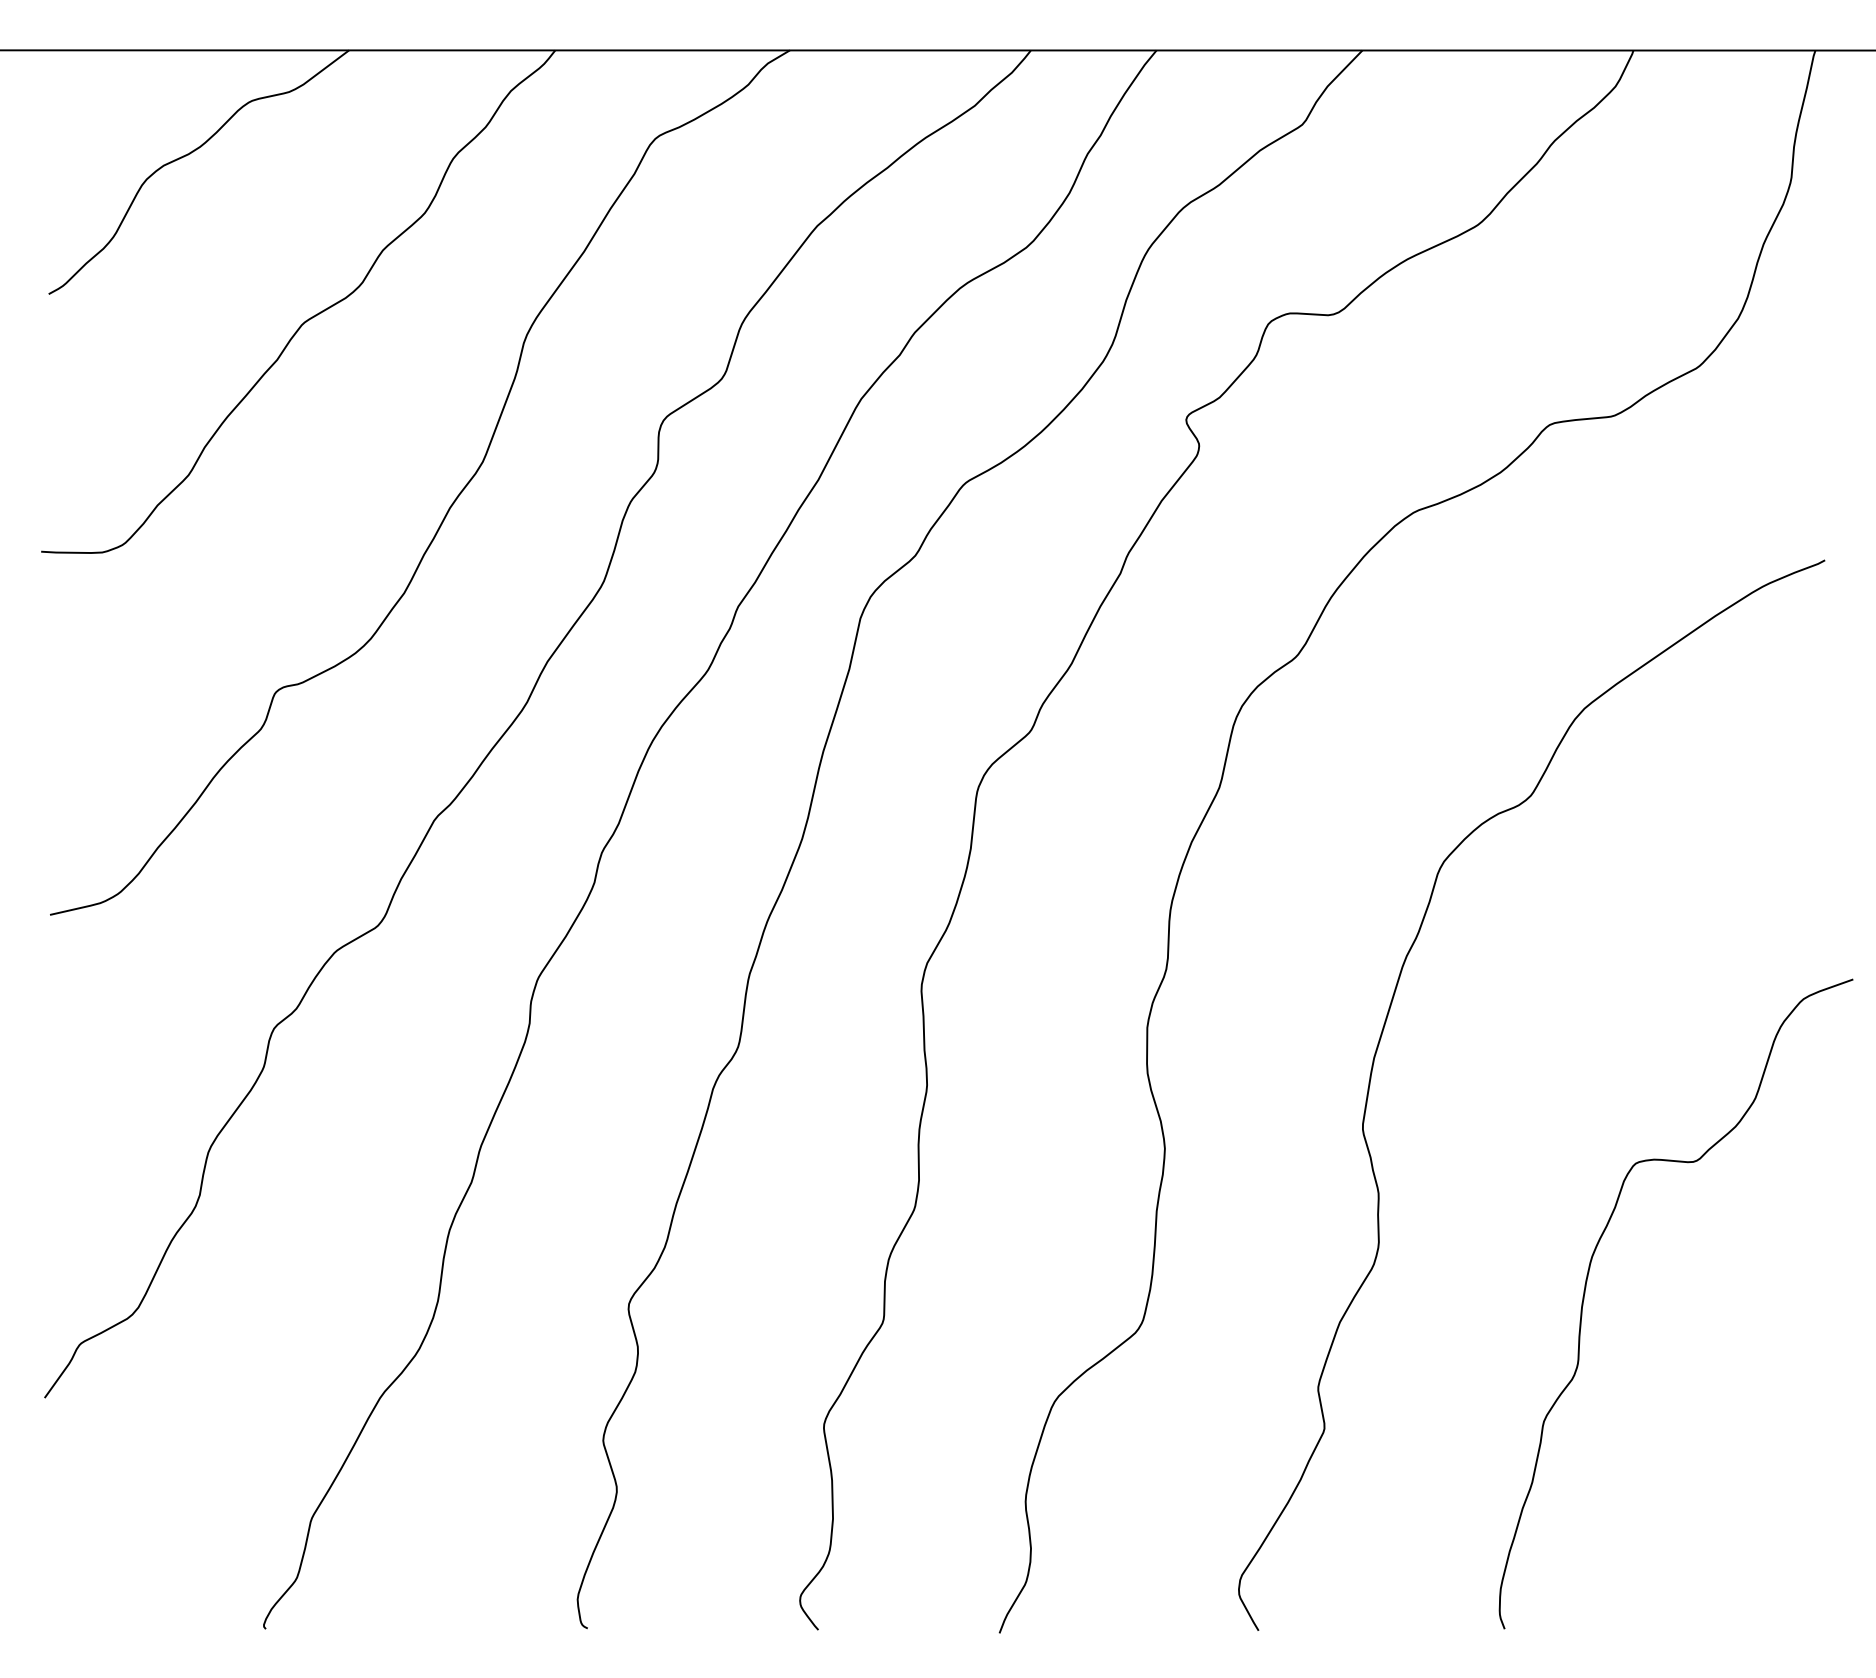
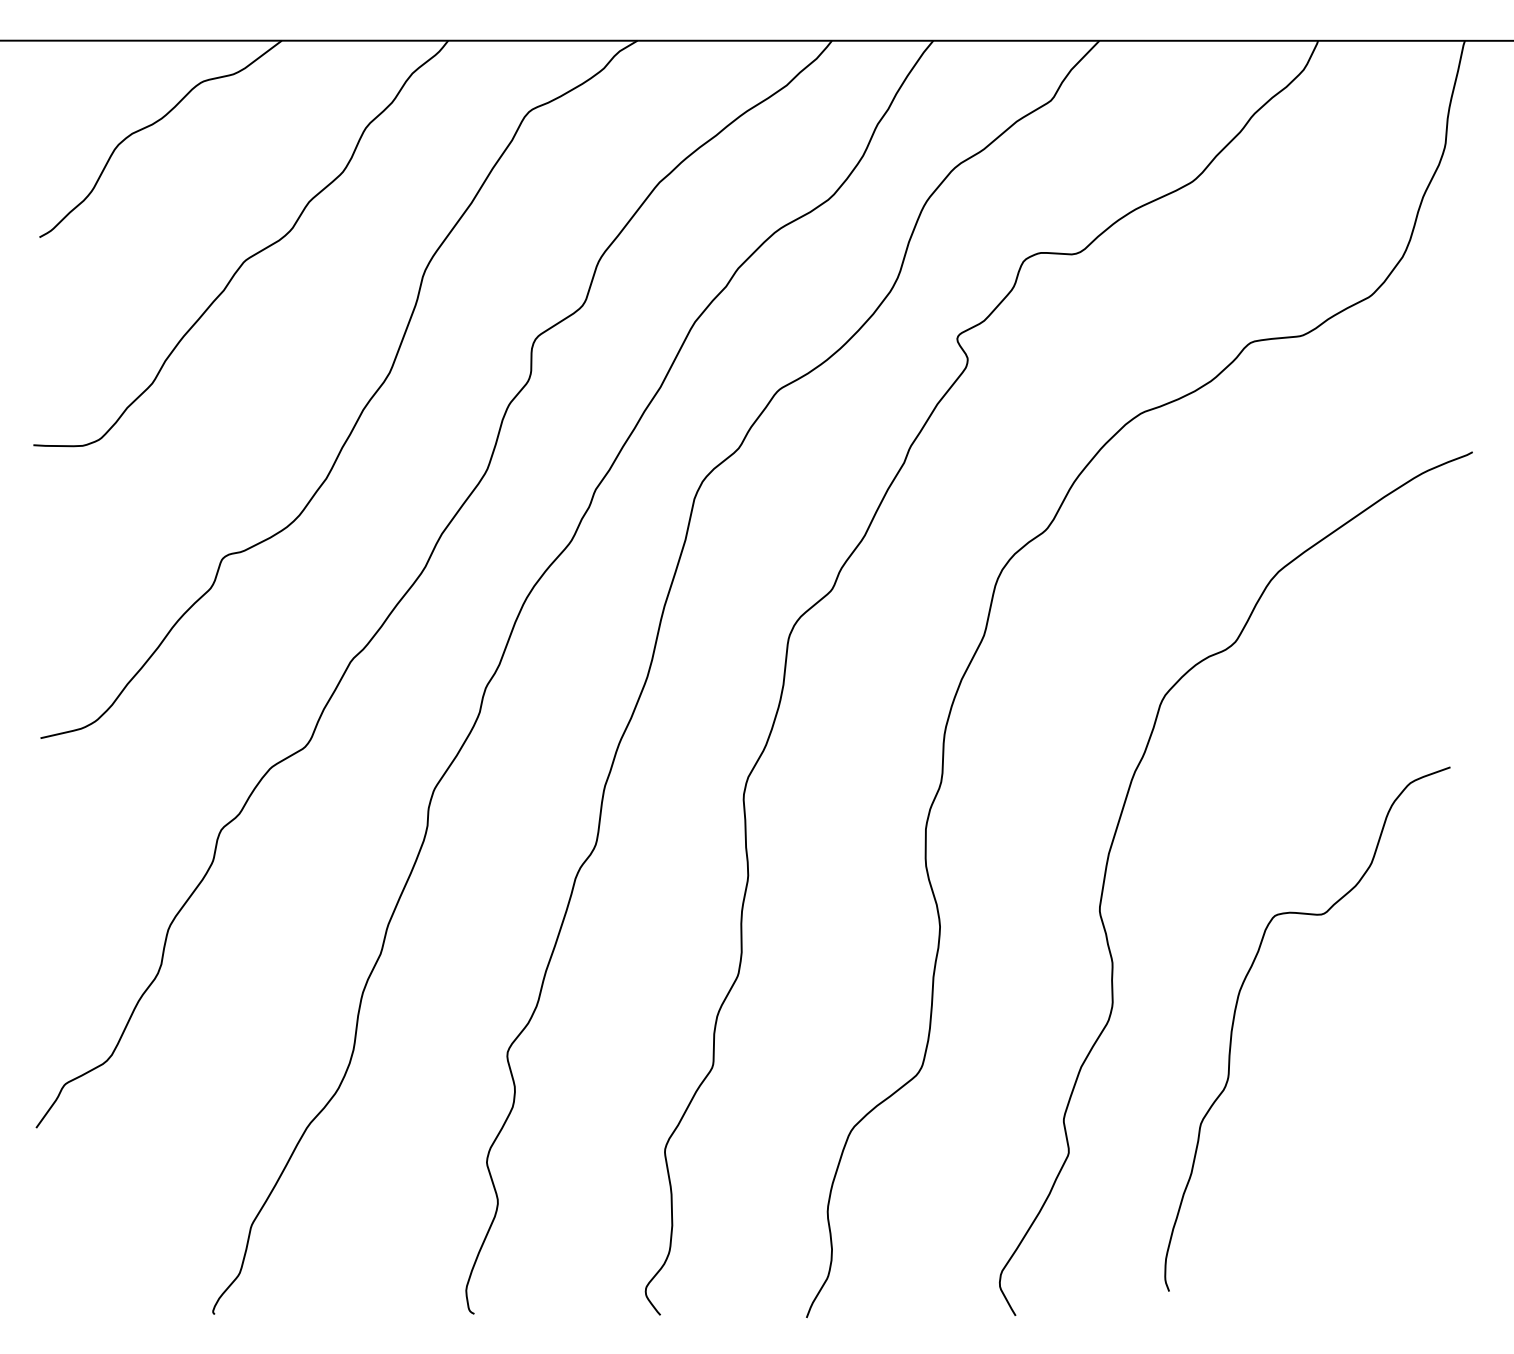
curve: (1586, 1288) -> (1235, 1016), moved

